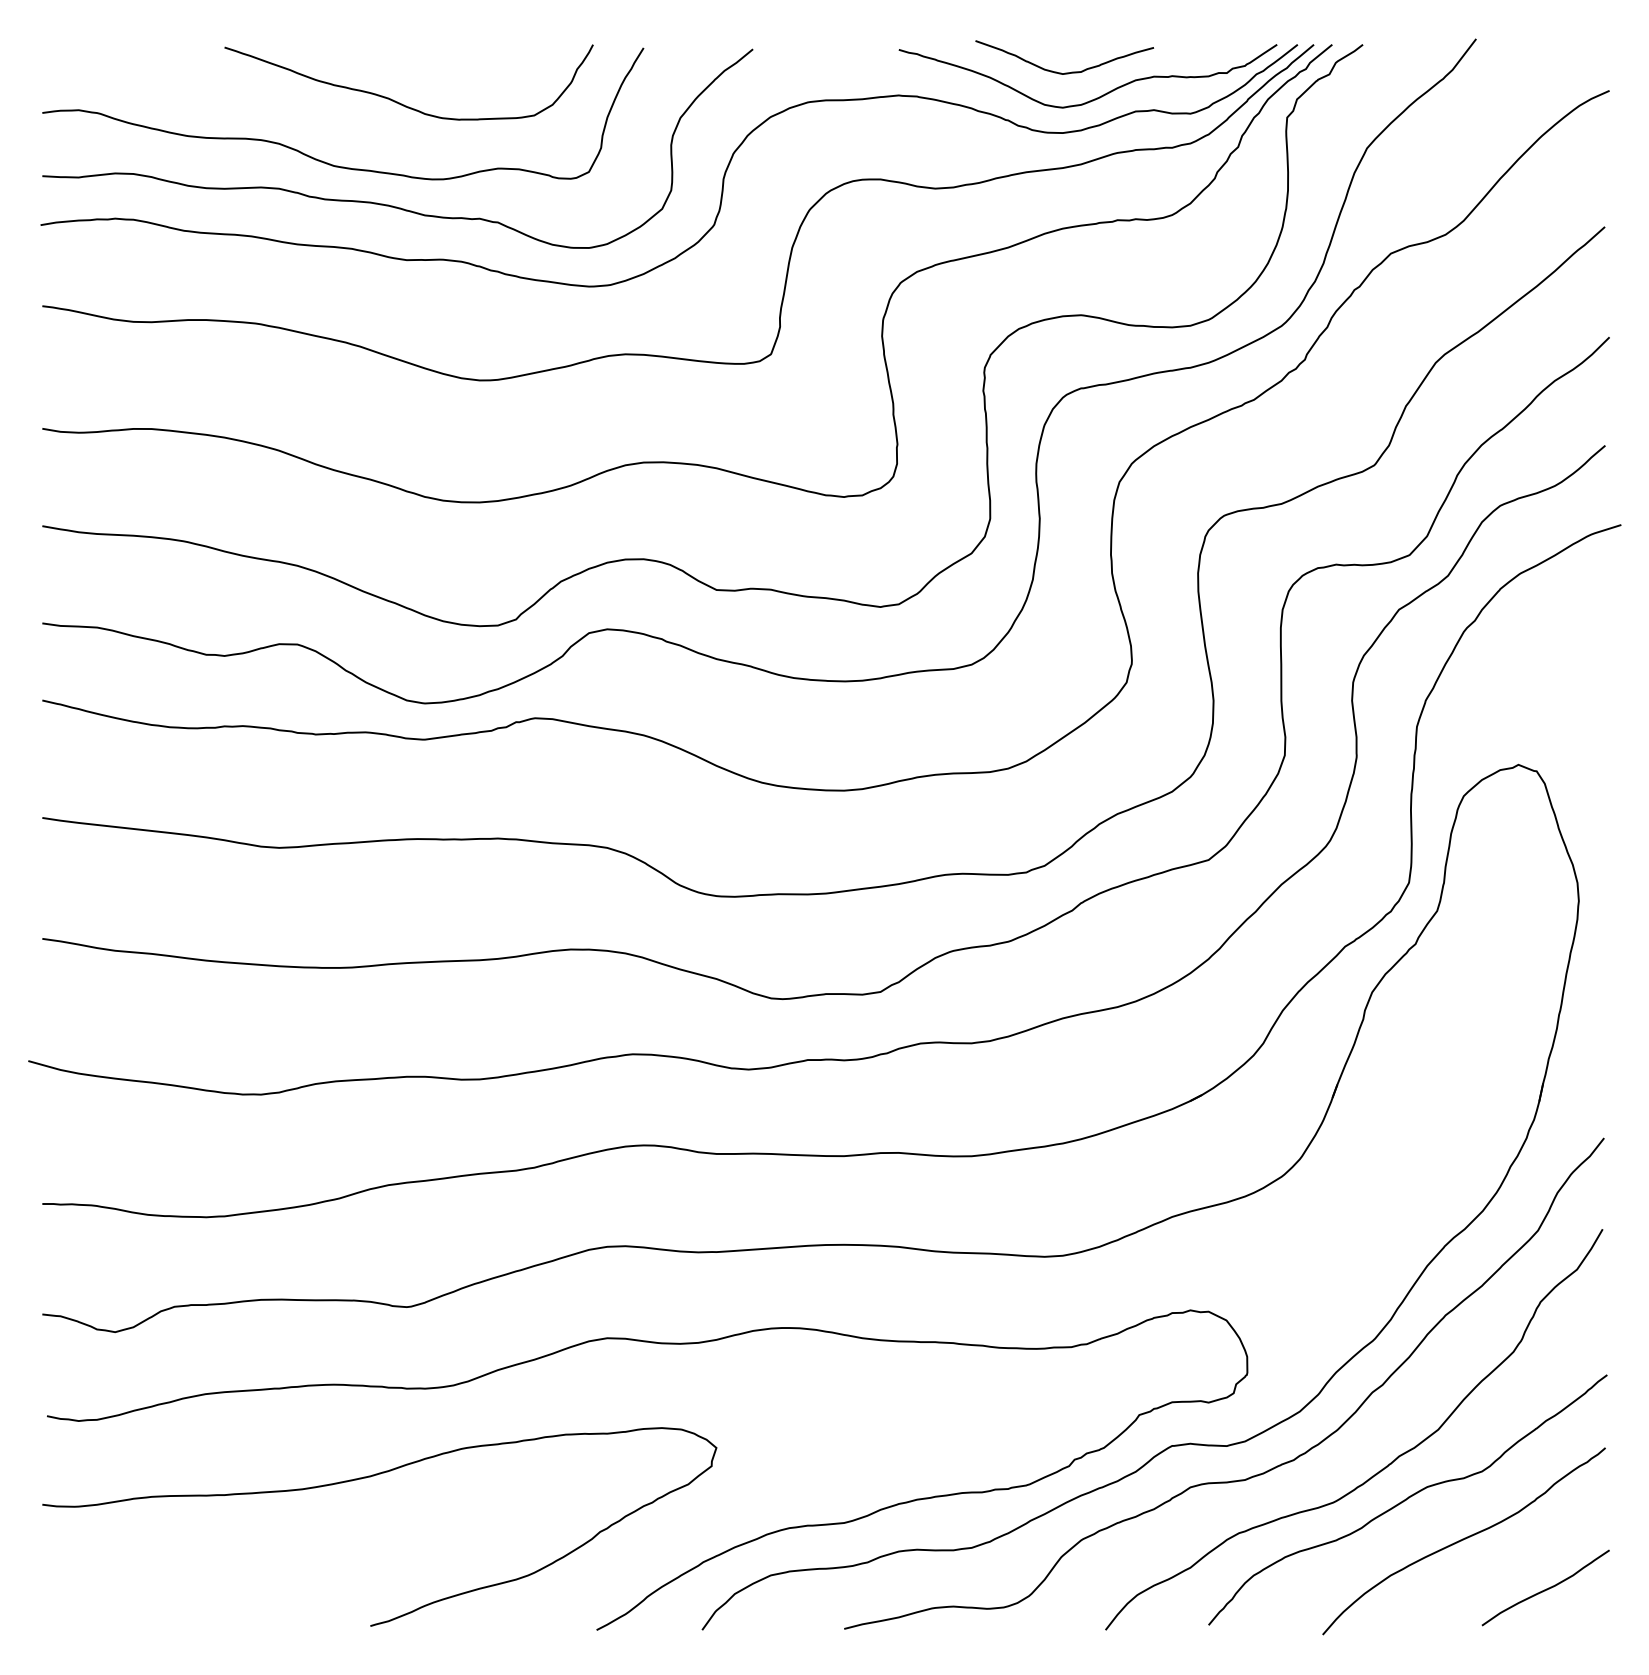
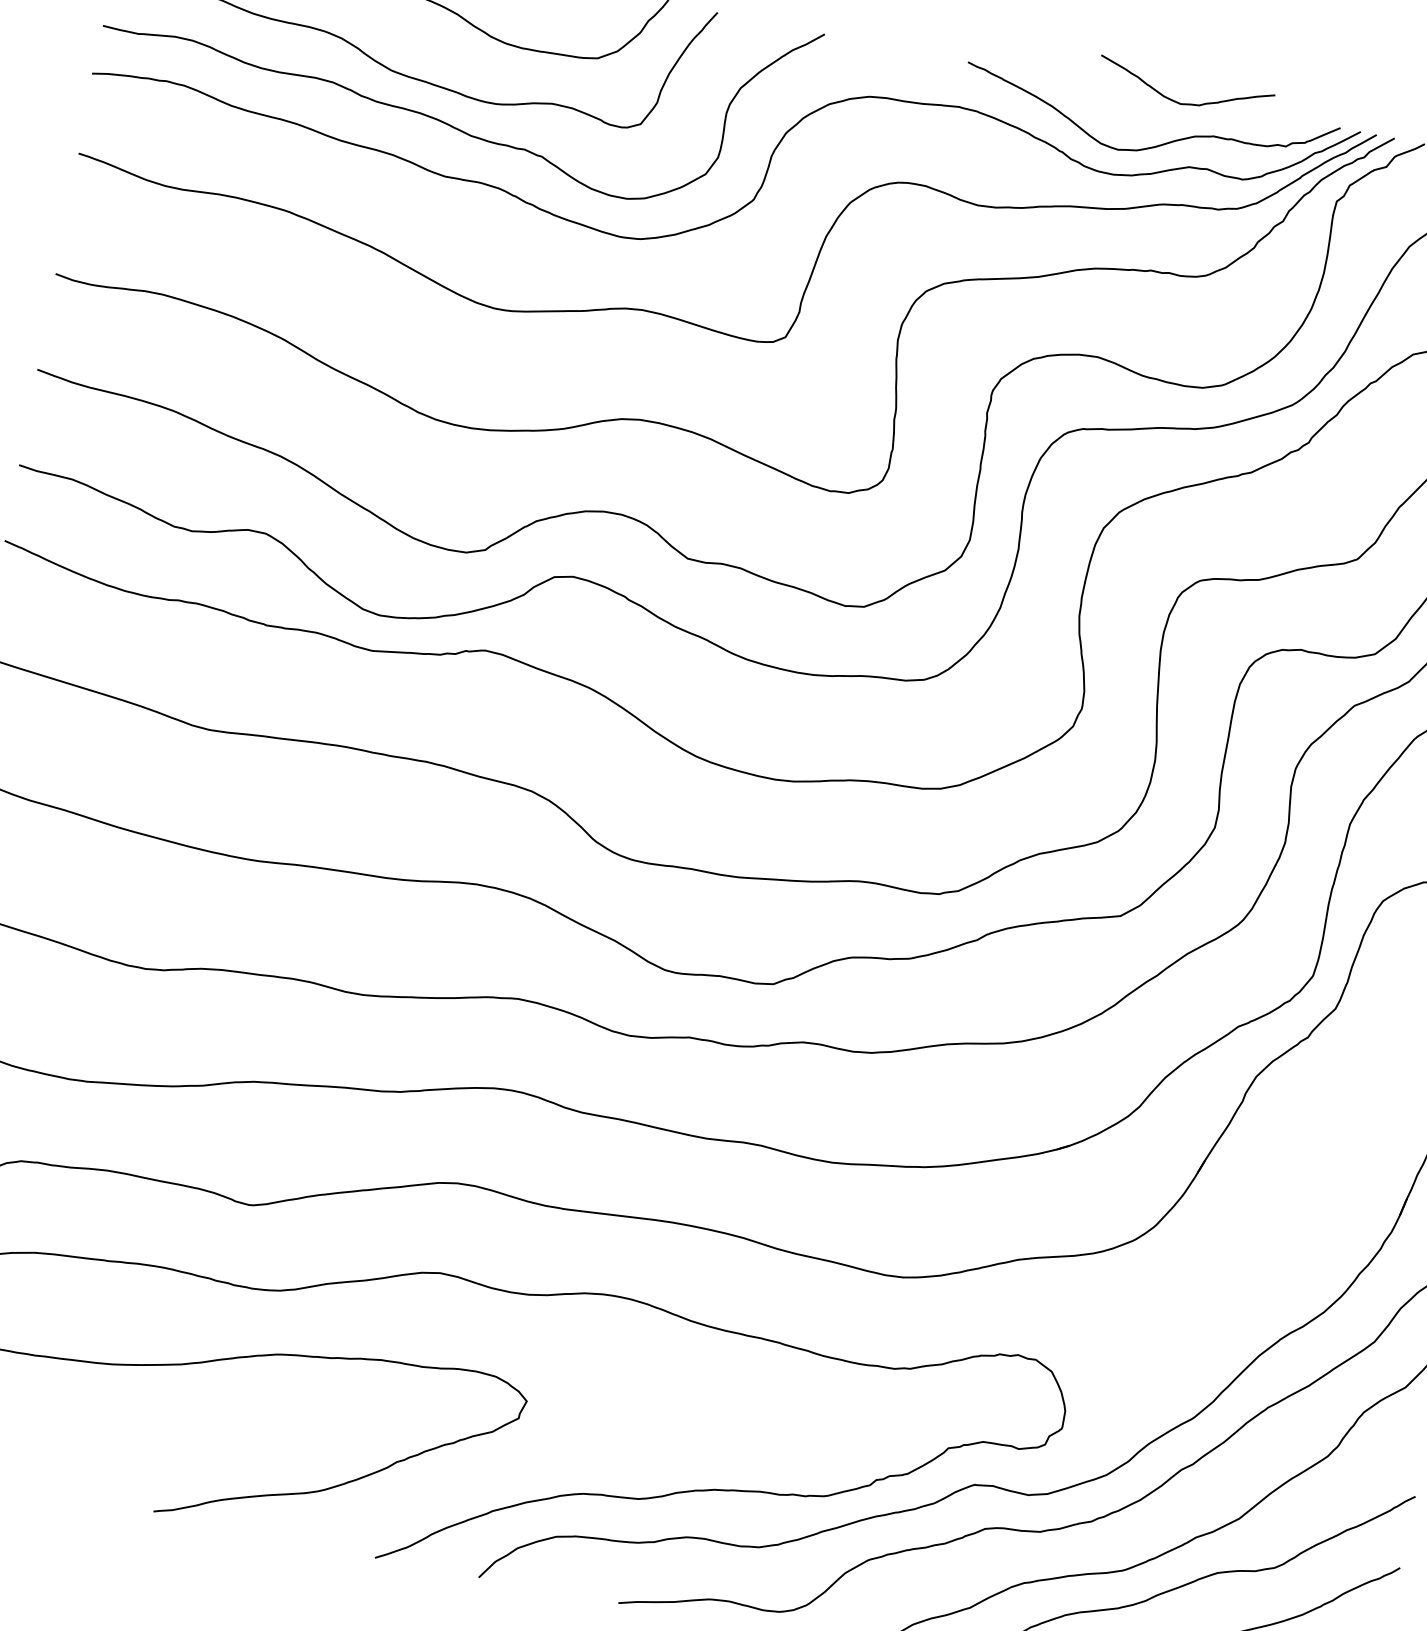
curve: (1065, 72) -> (1183, 103), moved

